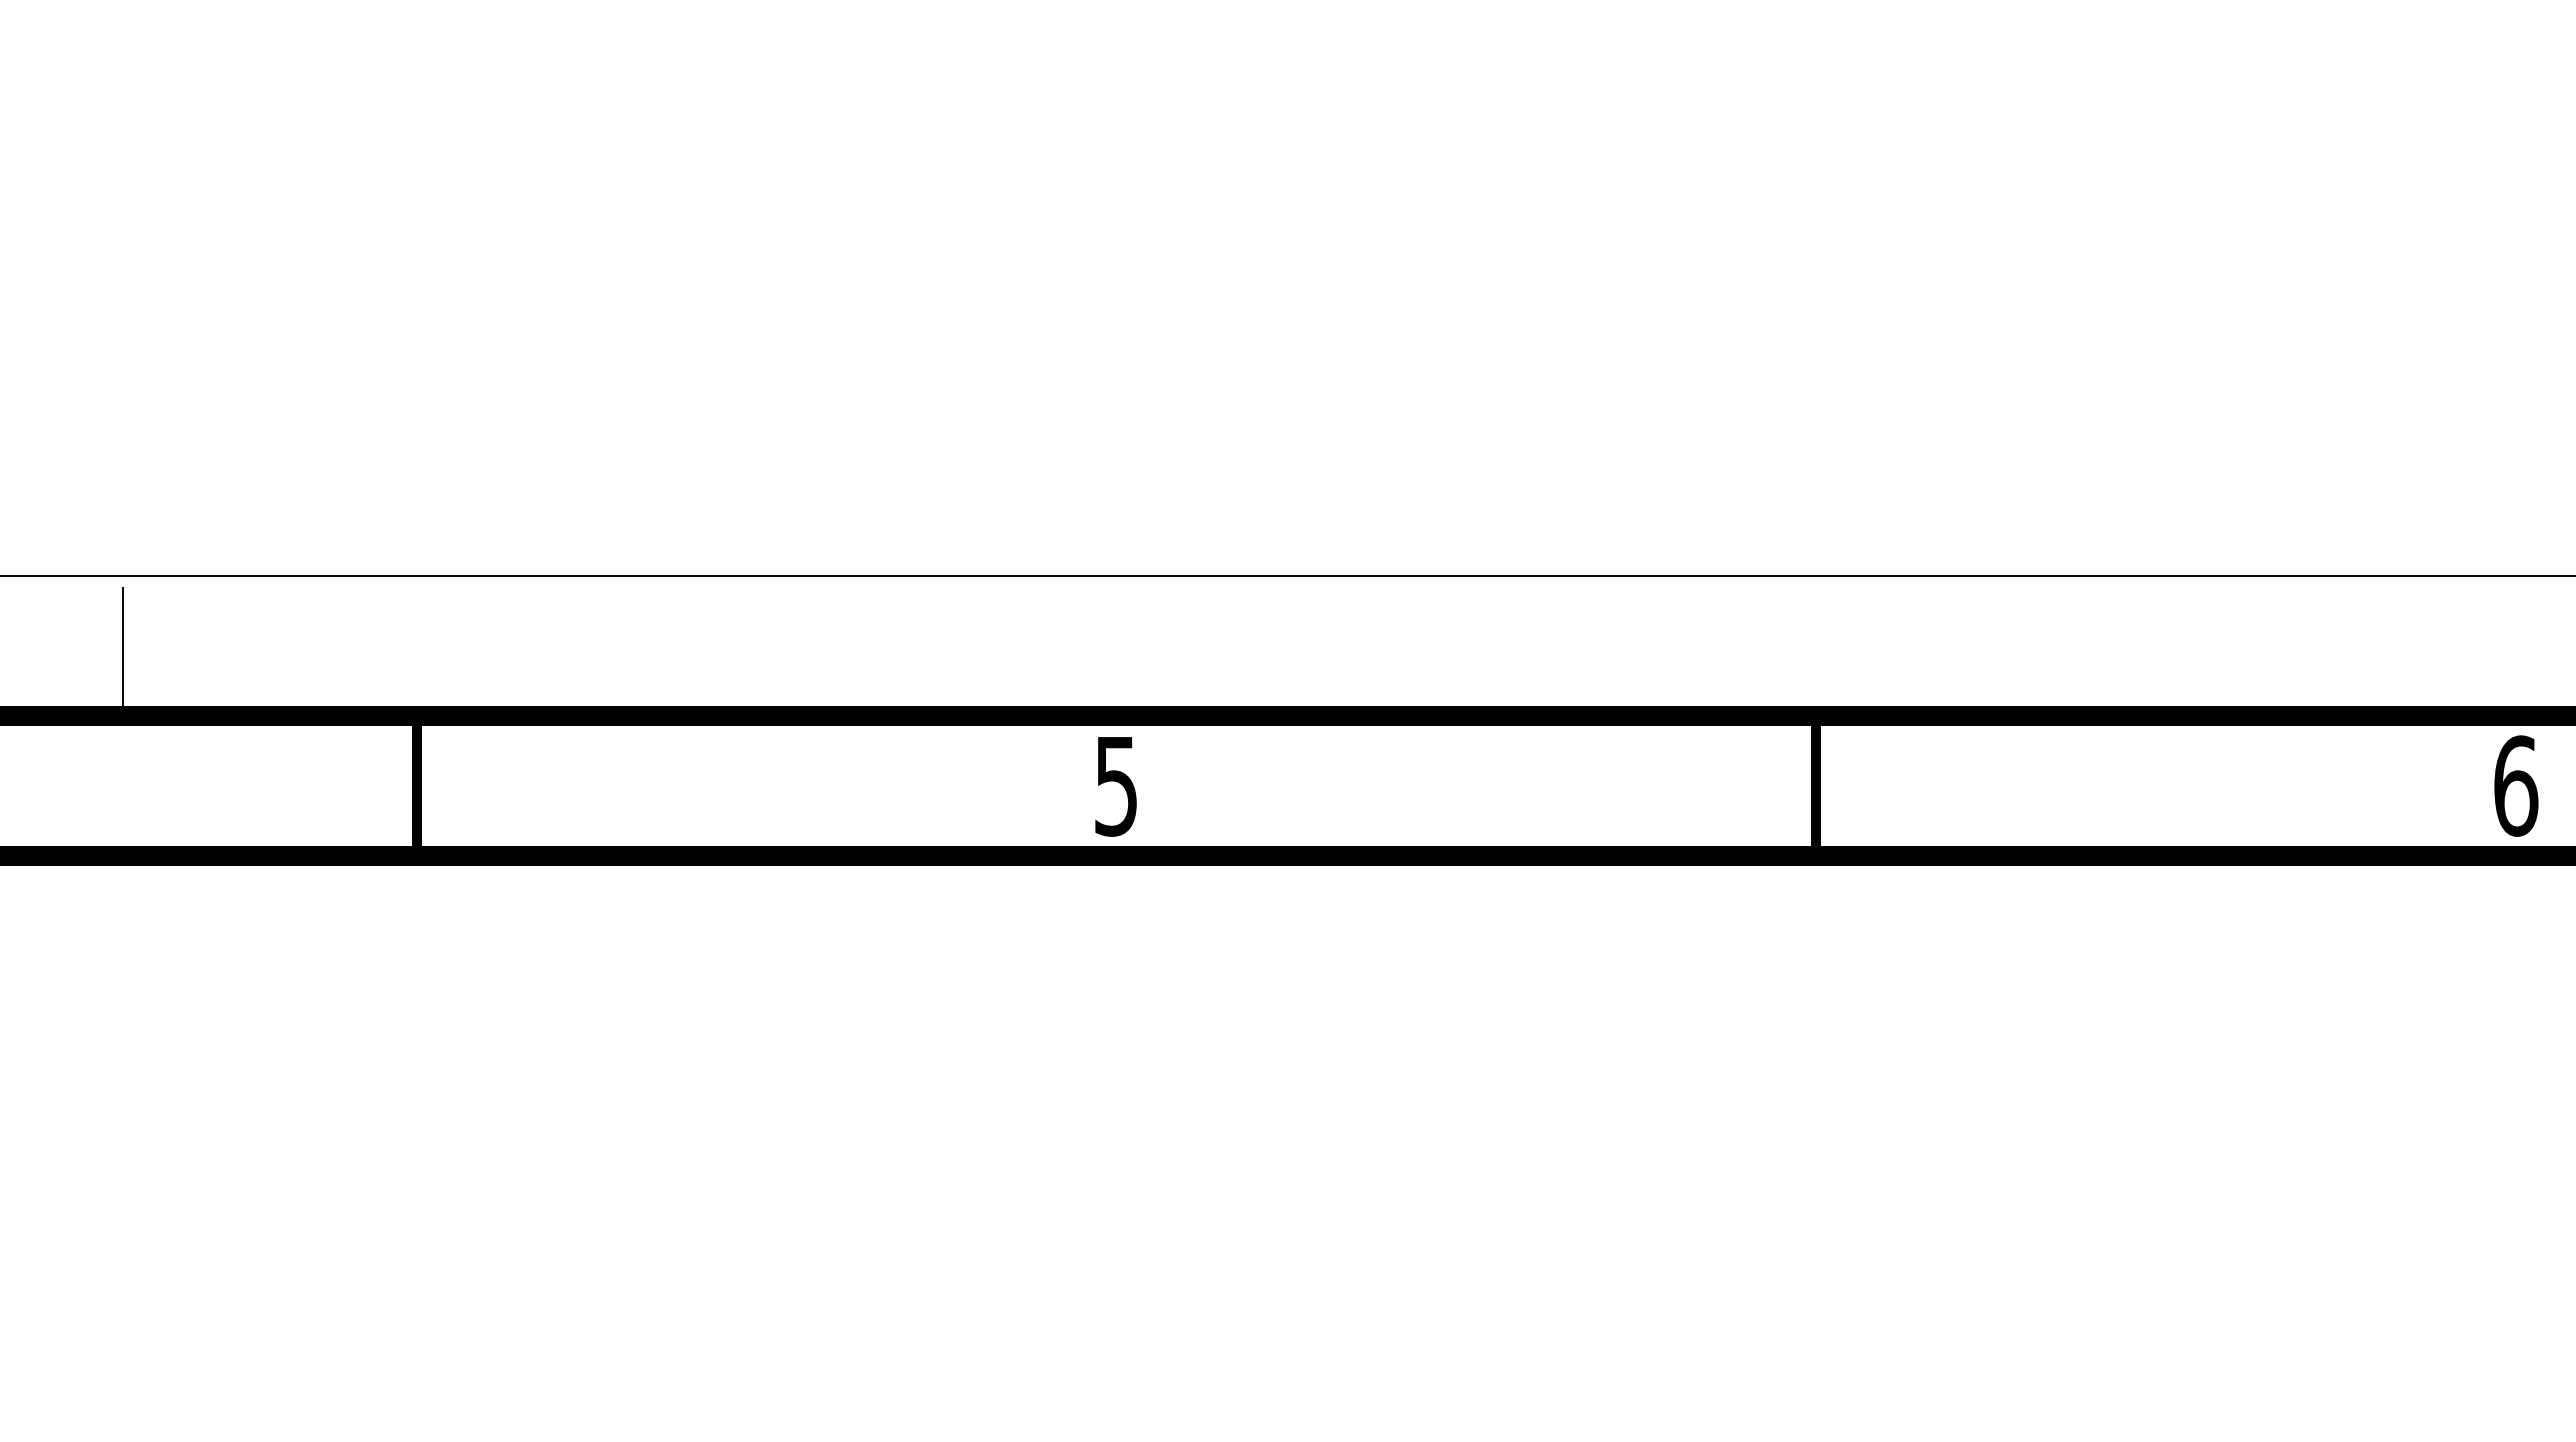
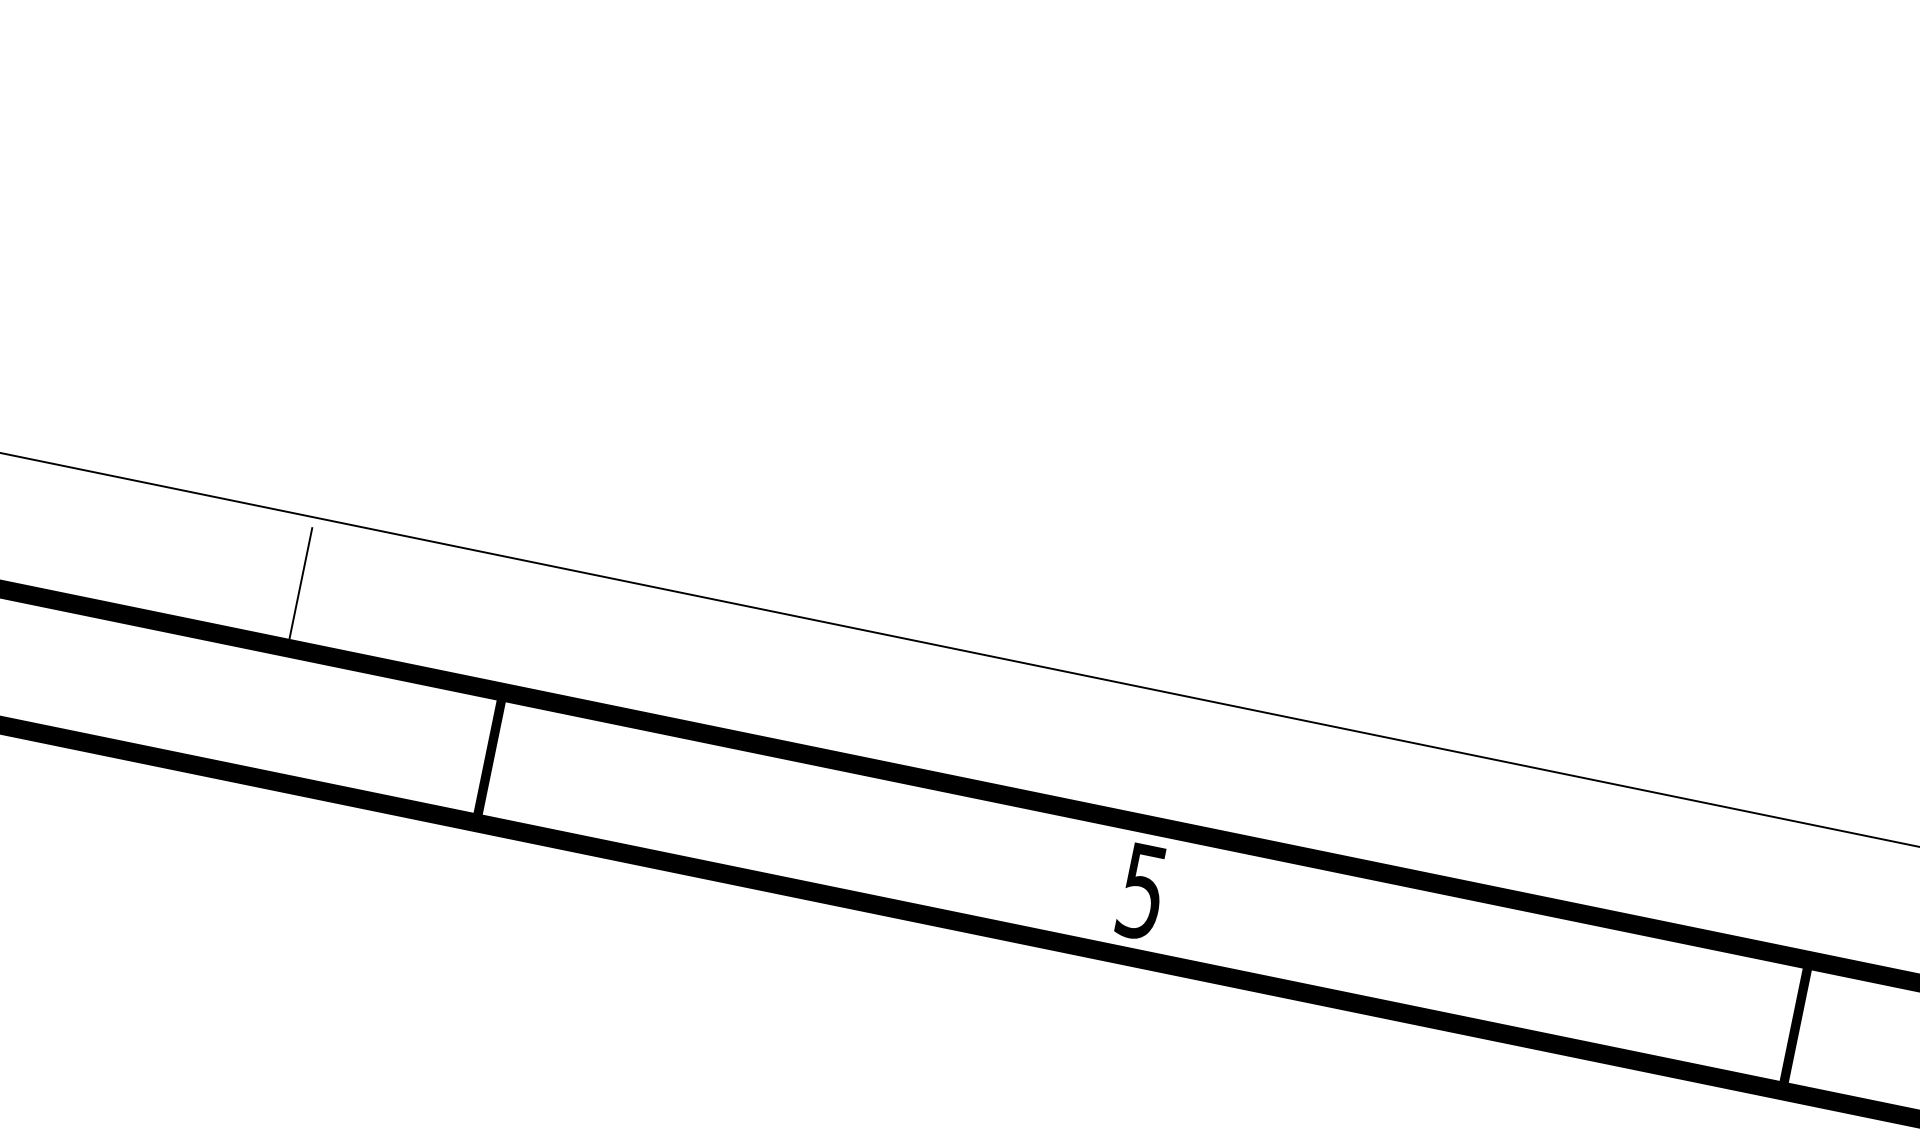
line: (122, 646) -> (300, 583), moved

